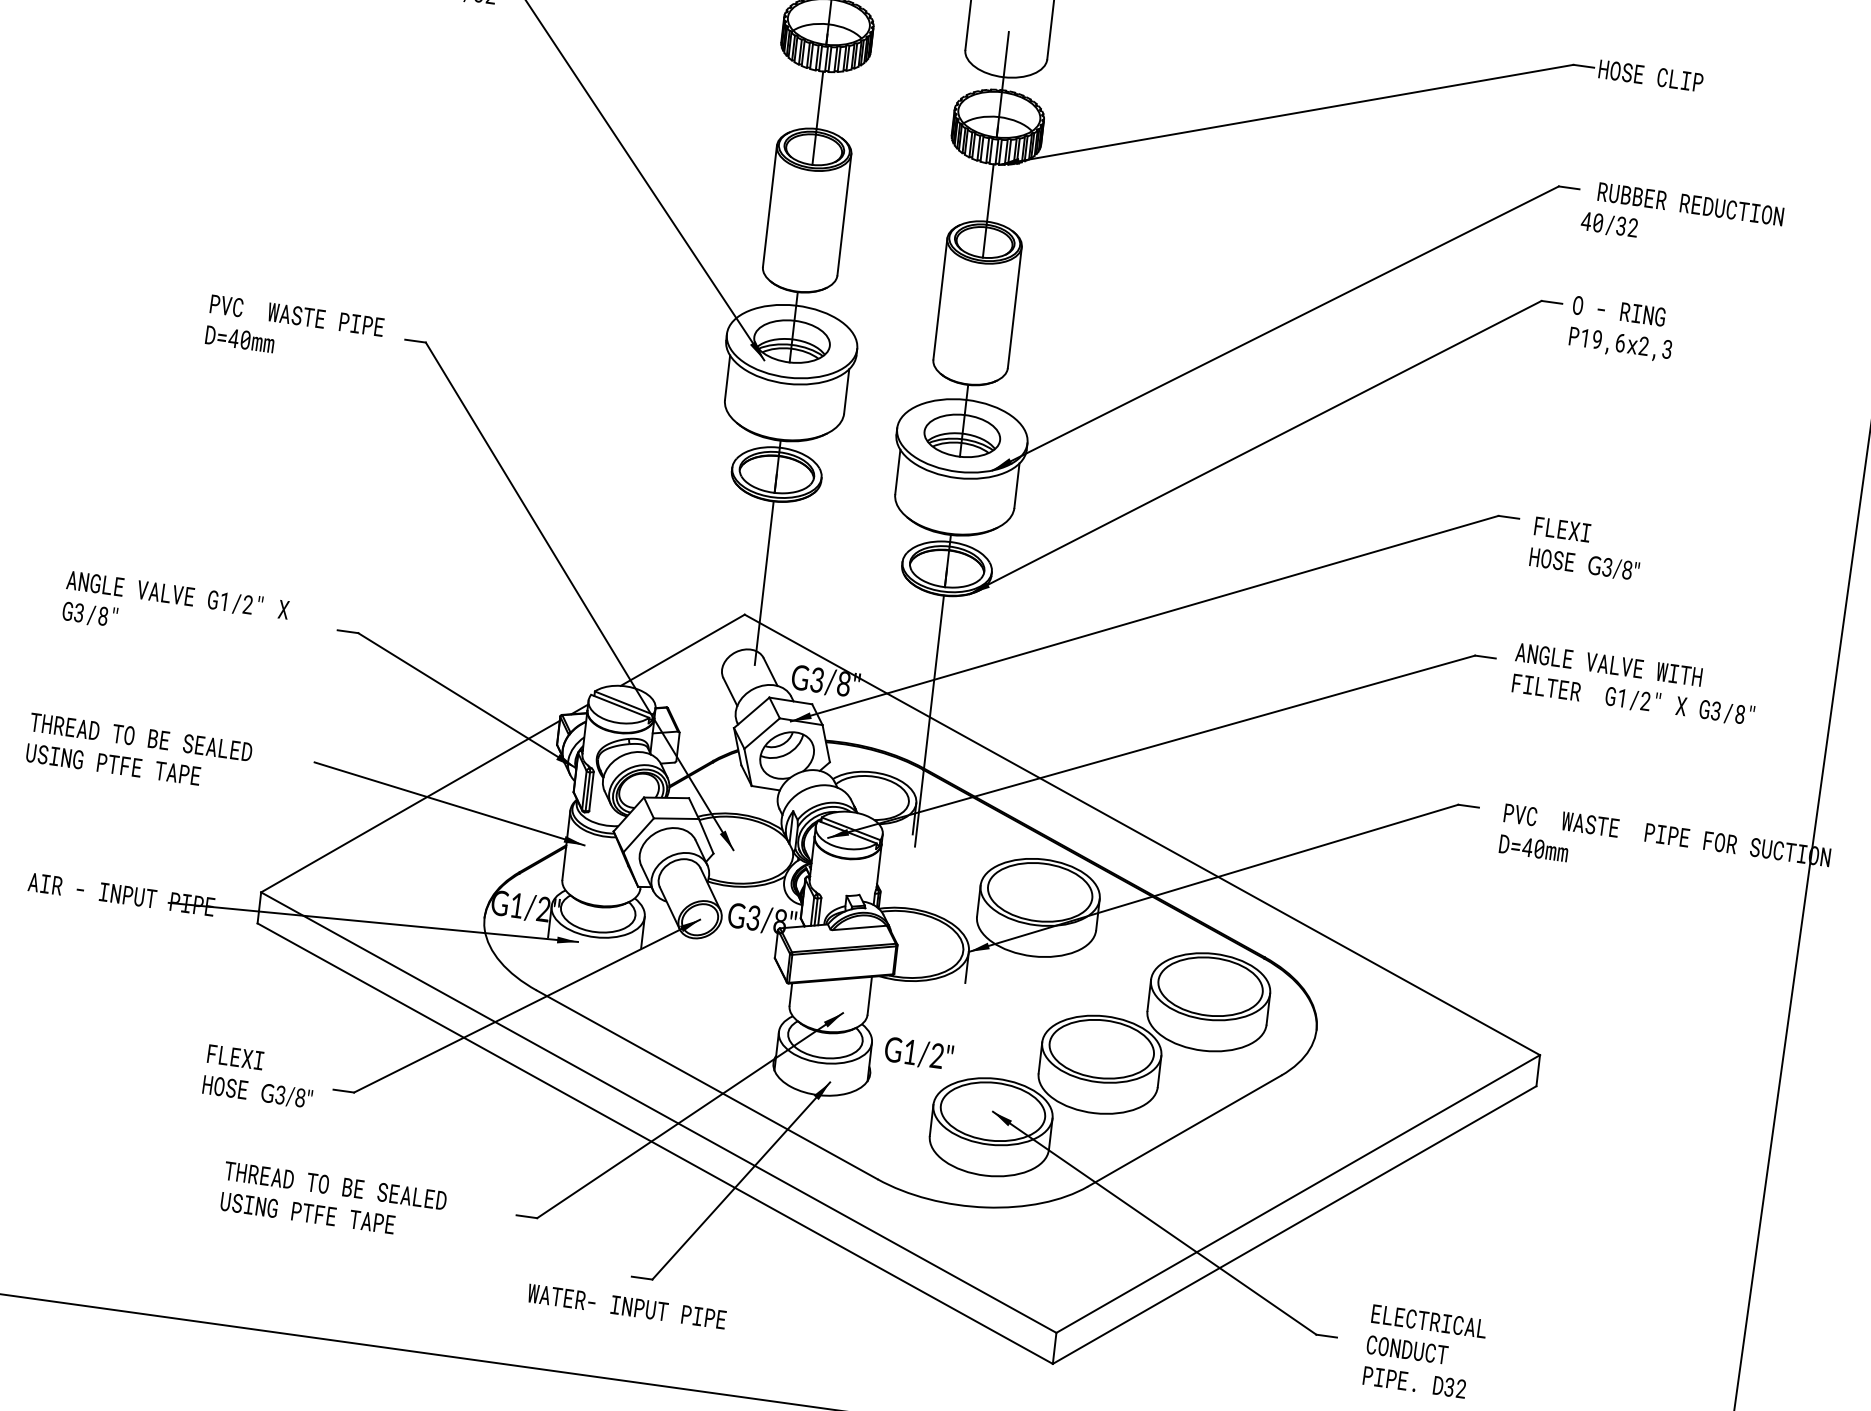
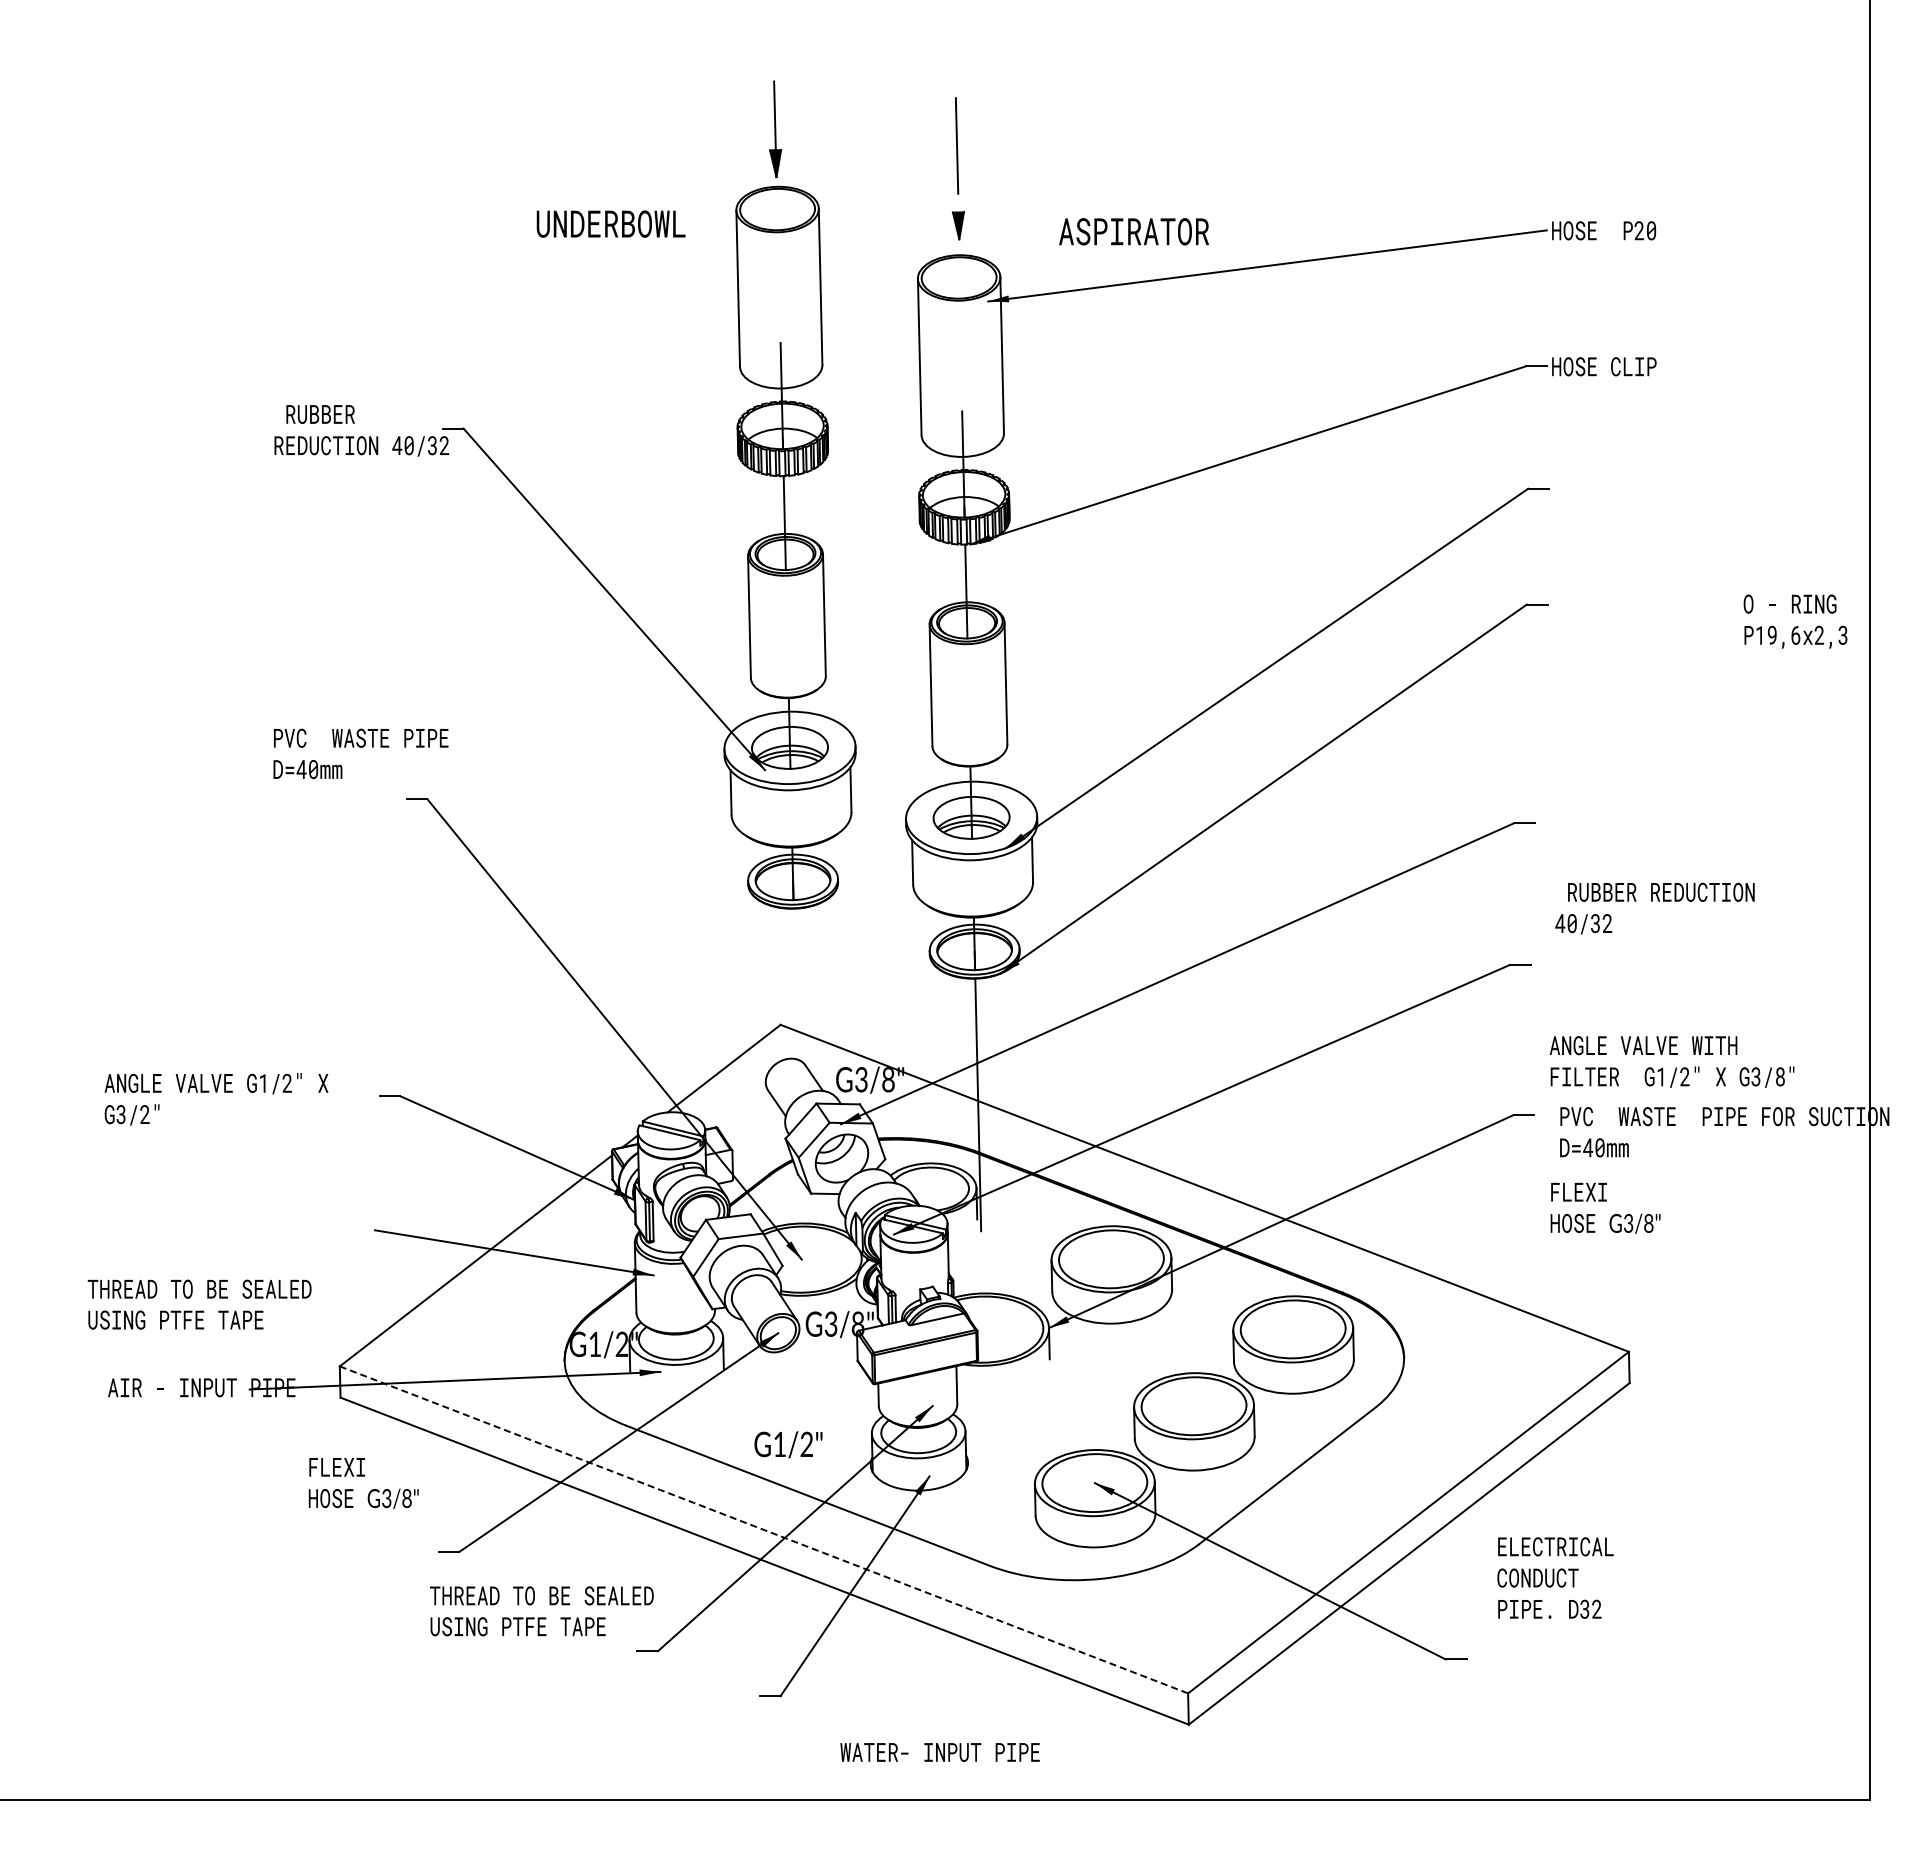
text: (1681, 219) -> (1654, 908), moved
text: (1622, 329) -> (1795, 621), moved
text: (294, 330) -> (360, 753), moved
text: (1586, 548) -> (1605, 1207), moved
line: (764, 582) -> (795, 990), removed
text: (102, 616) -> (144, 1114), G3/8" -> G3/2"
text: (1634, 684) -> (1671, 1061), moved
text: (138, 752) -> (199, 1304), moved
text: (918, 1053) -> (788, 1444), moved
text: (259, 1076) -> (363, 1483), moved
line: (658, 1112) -> (763, 1529), solid -> dashed
text: (333, 1201) -> (541, 1611), moved
text: (626, 1306) -> (939, 1752), moved
text: (1424, 1351) -> (1555, 1577), moved

